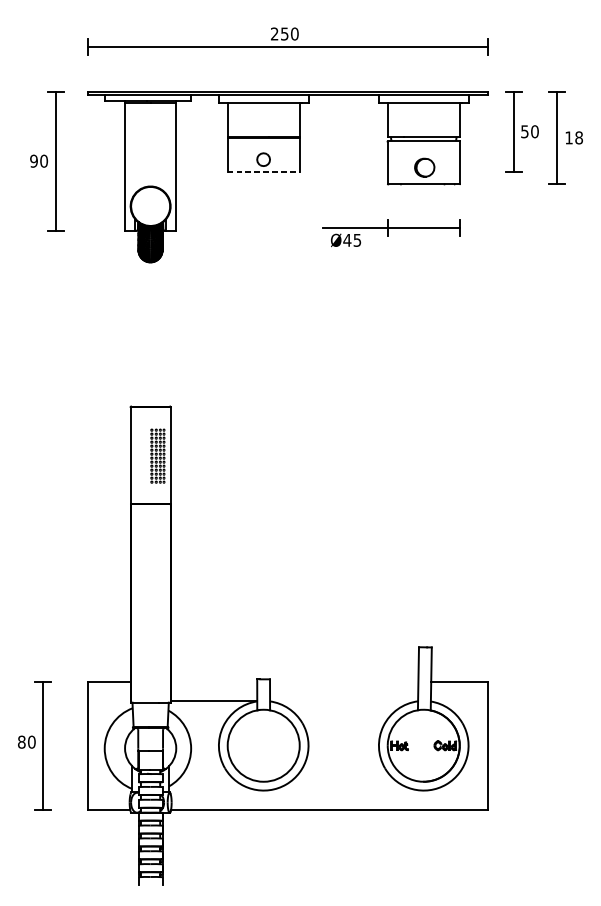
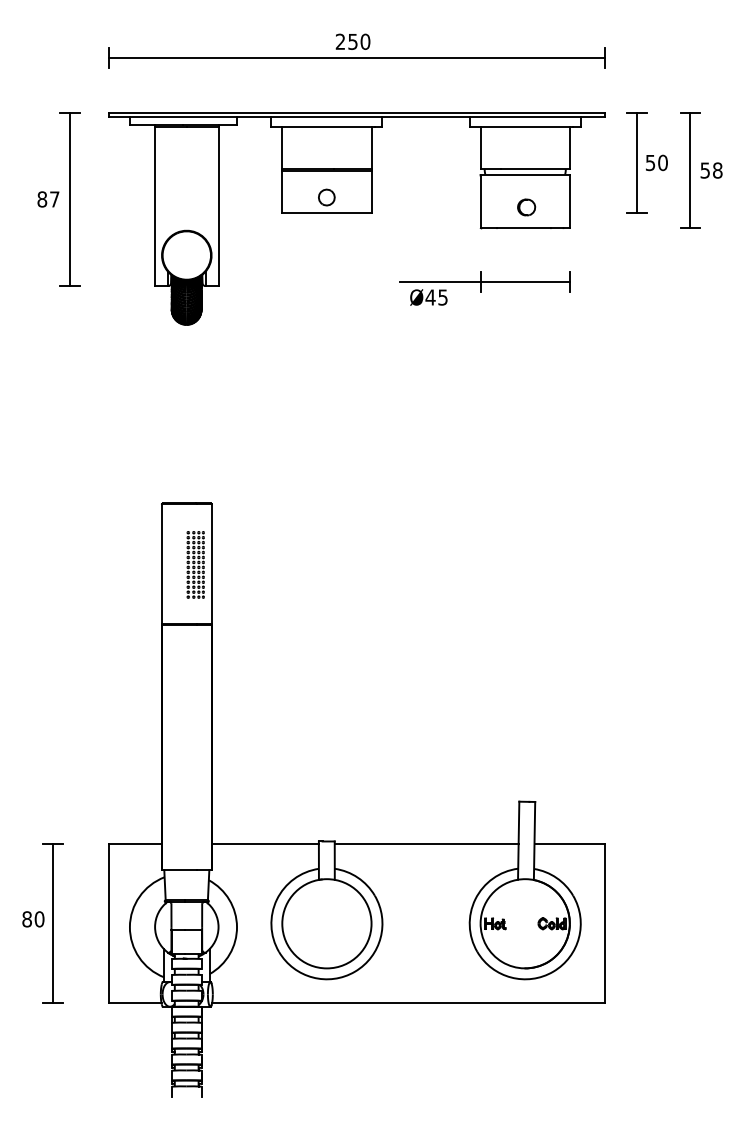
text: (568, 137) -> (704, 170), 18 -> 58
text: (39, 161) -> (48, 199), 90 -> 87
part: (424, 167) -> (526, 207), size x0.71
line: (263, 171) -> (326, 212), dashed -> solid
line: (344, 681) -> (426, 844), added
line: (213, 701) -> (264, 844), moved

